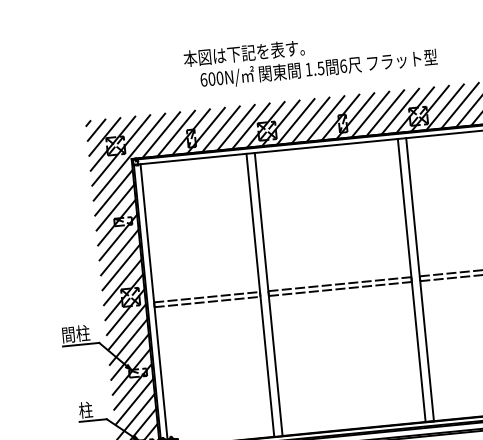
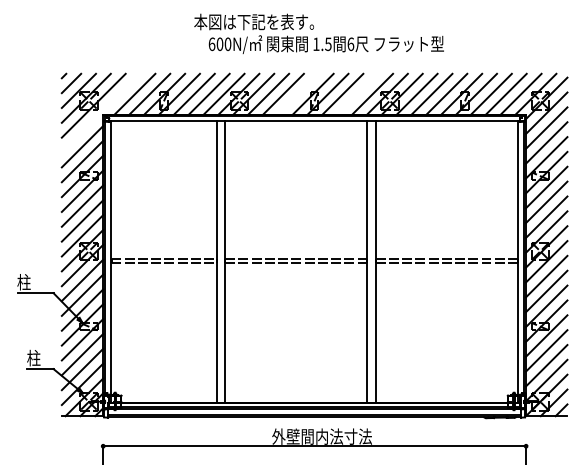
text: (309, 58) -> (318, 33), moved
line: (385, 113) -> (357, 94), removed
line: (325, 119) -> (297, 94), removed
line: (128, 156) -> (100, 112), removed
text: (76, 334) -> (31, 282), 間柱 -> 柱

